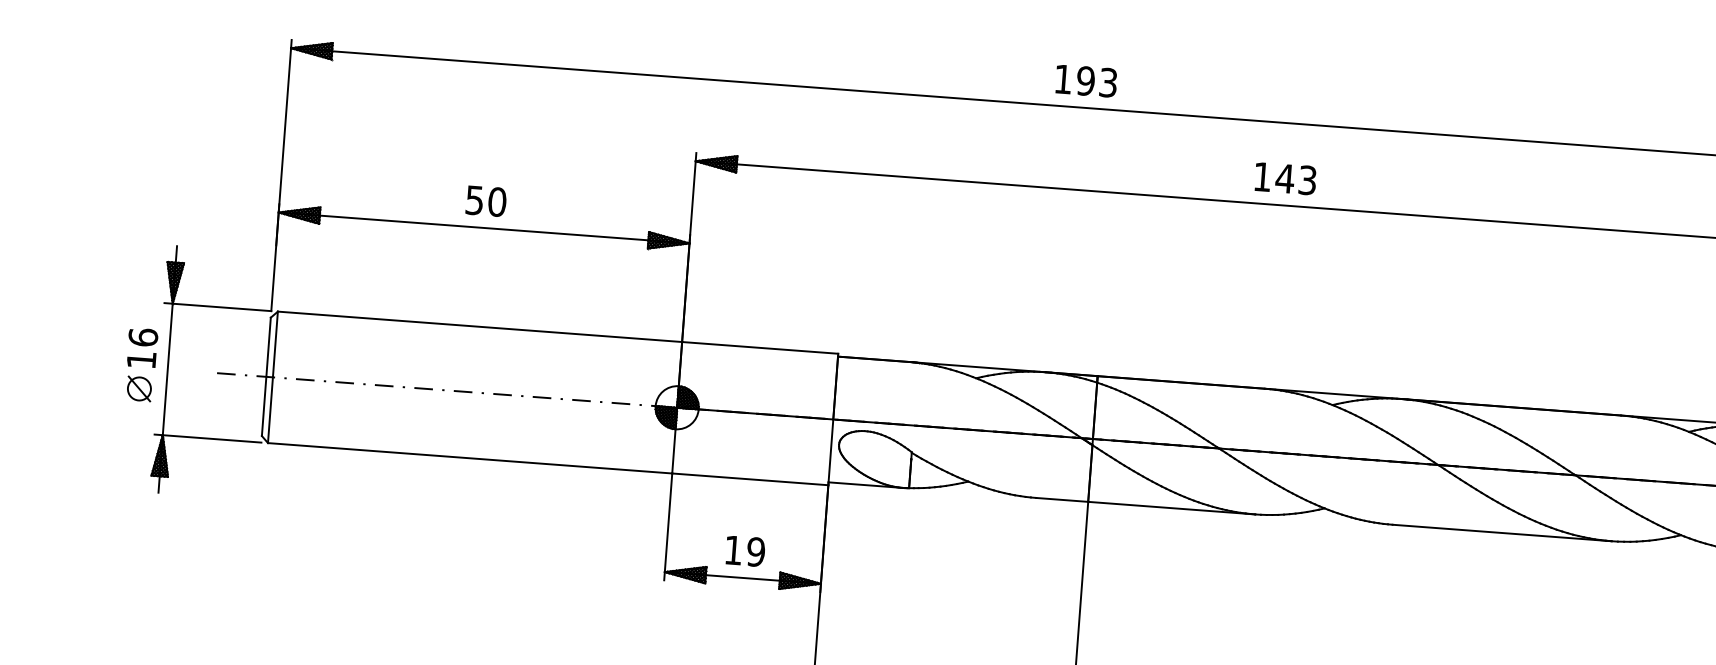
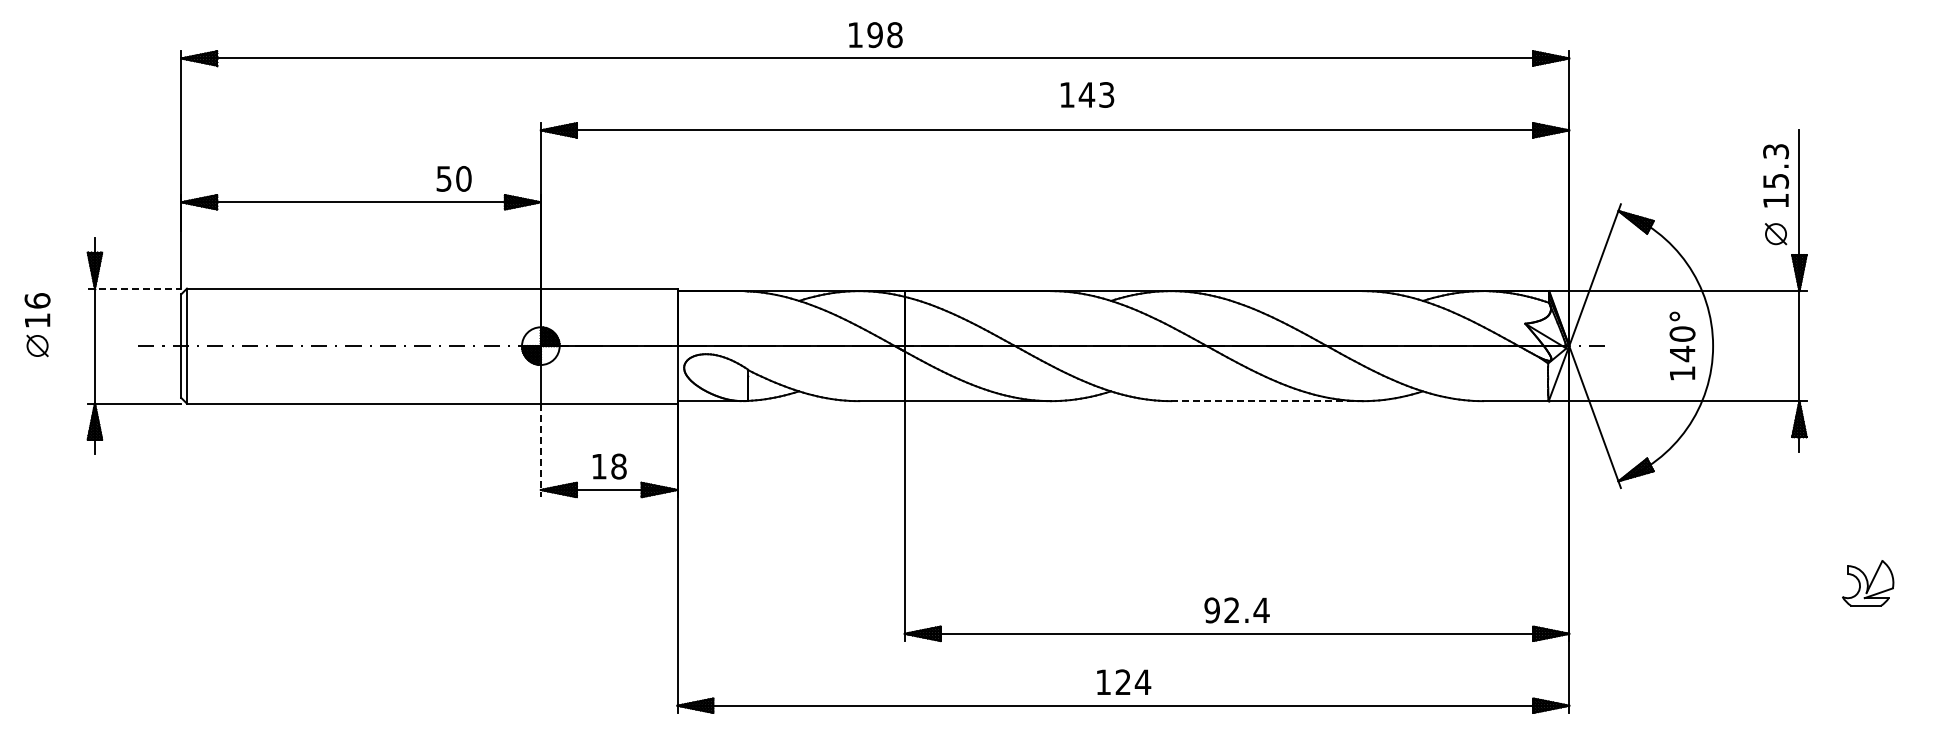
text: (1107, 83) -> (894, 35), 193 -> 198
text: (1285, 178) -> (1087, 94), moved
text: (485, 200) -> (453, 178), moved
line: (217, 306) -> (134, 288), solid -> dashed
part: (141, 365) -> (37, 325), moved
line: (667, 526) -> (540, 450), solid -> dashed
line: (1502, 533) -> (1267, 401), solid -> dashed
text: (755, 551) -> (618, 466), 19 -> 18

